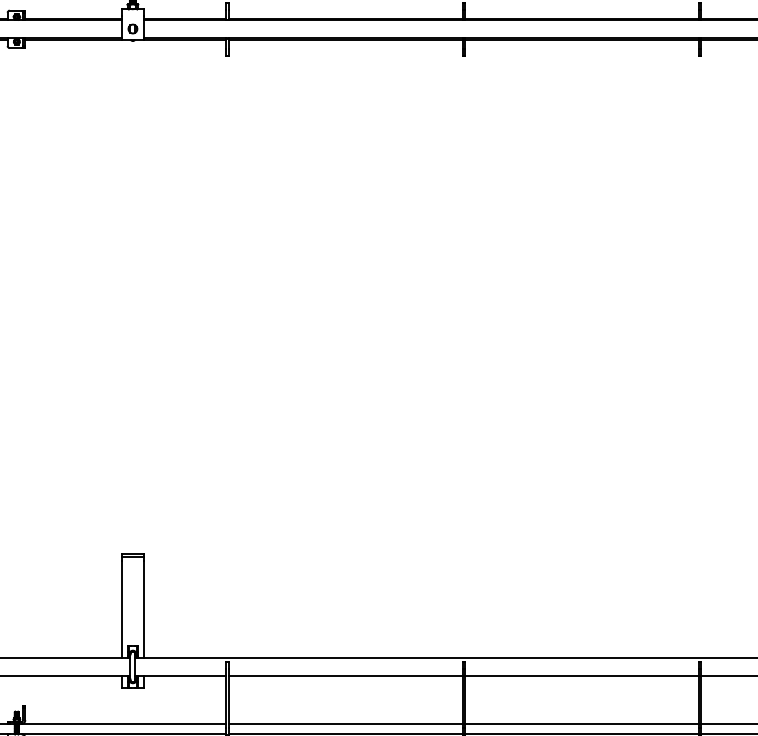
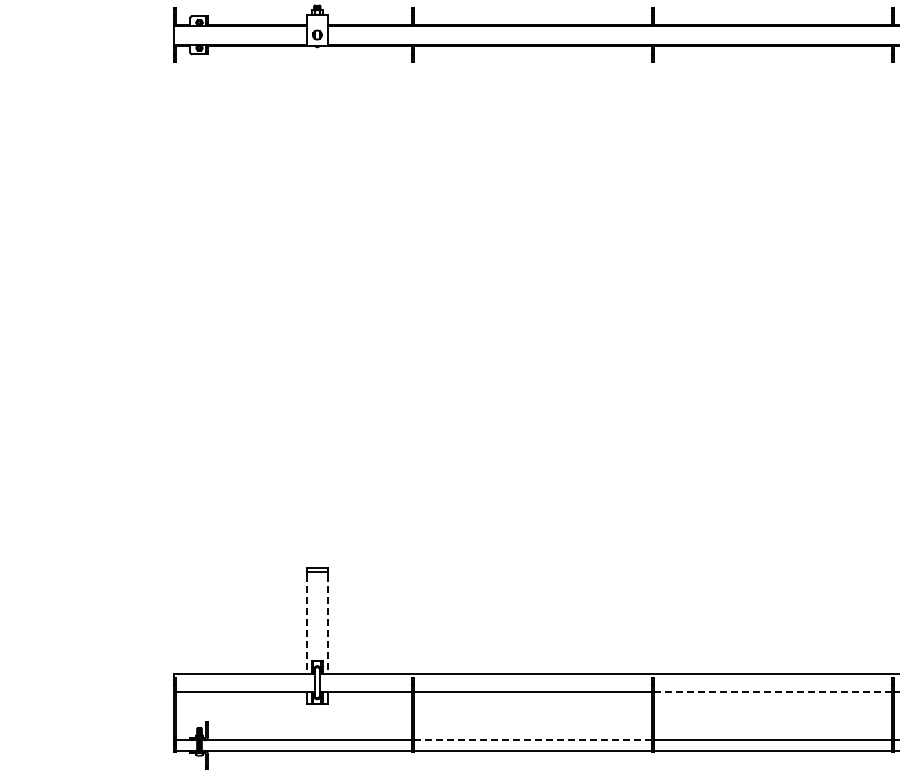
line: (122, 609) -> (306, 624), solid -> dashed
line: (143, 609) -> (328, 624), solid -> dashed
line: (582, 675) -> (773, 691), solid -> dashed
line: (345, 723) -> (533, 740), solid -> dashed

